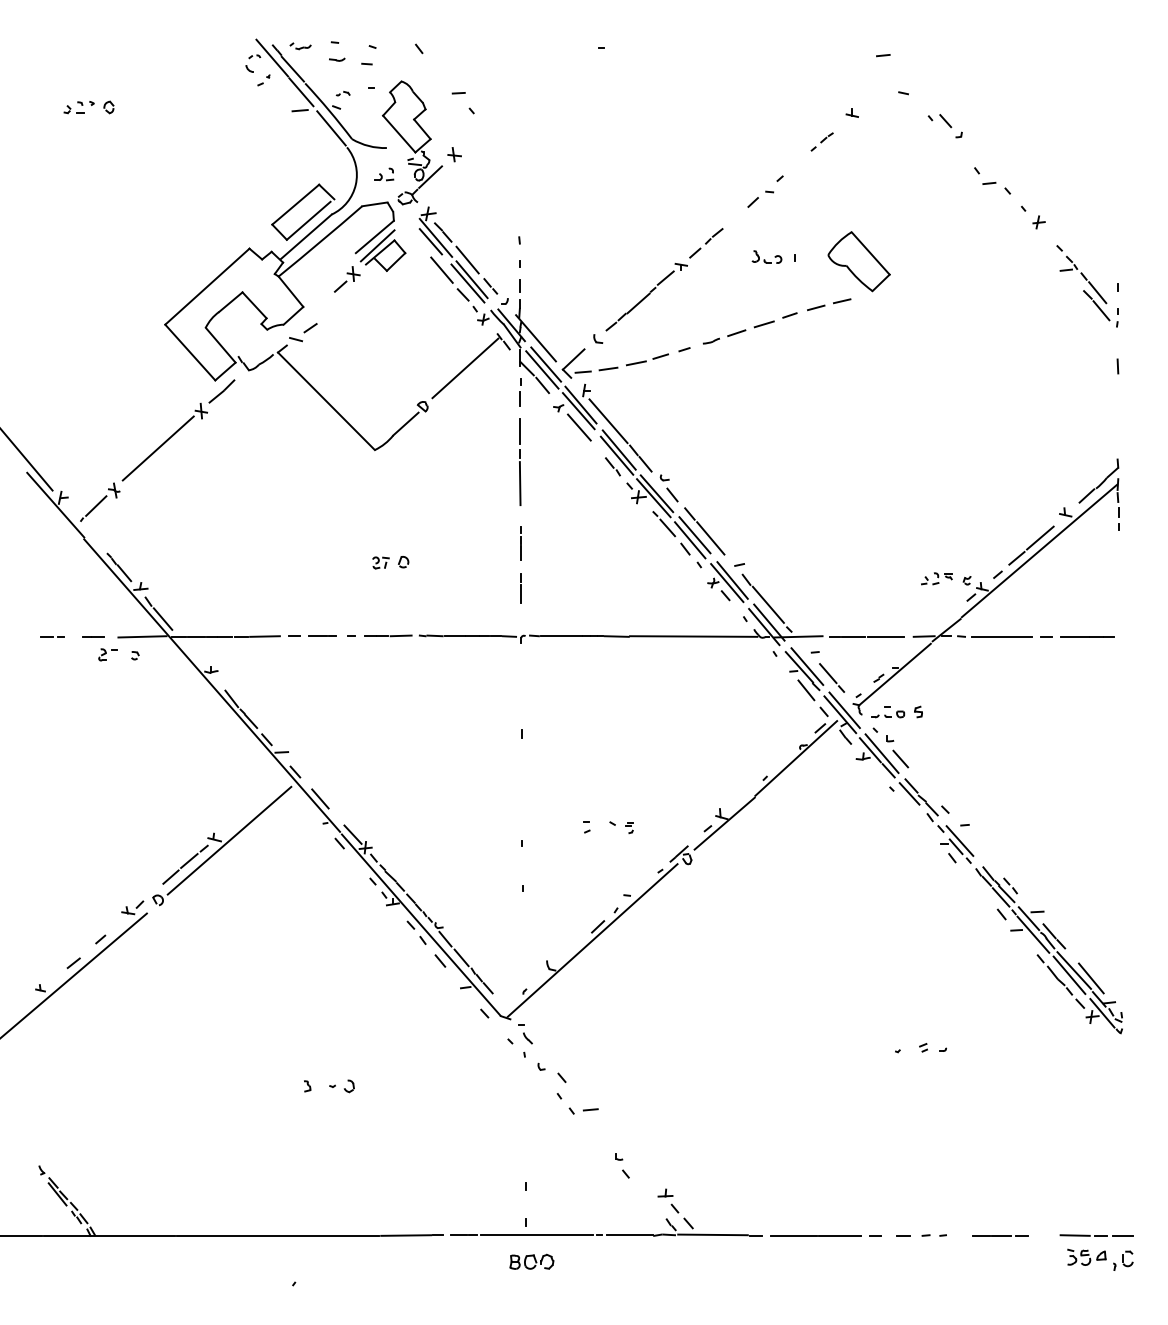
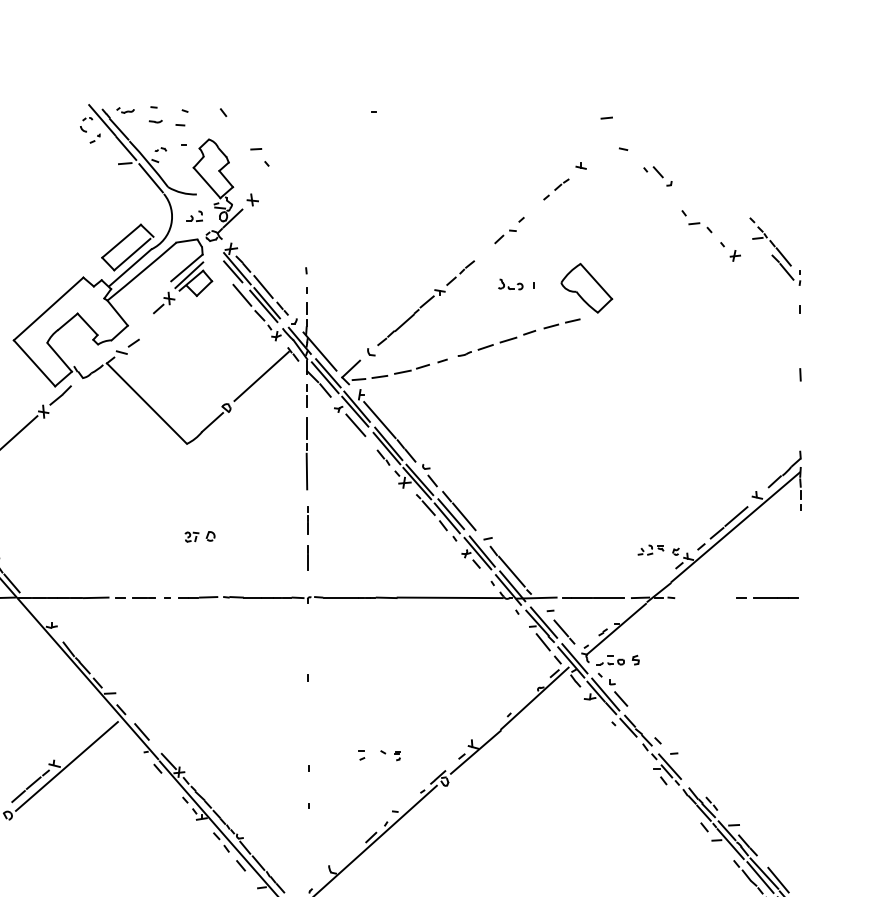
part: (821, 141) -> (555, 189), size x1.4
part: (1087, 286) -> (775, 251), moved
line: (1001, 636) -> (704, 597), removed

